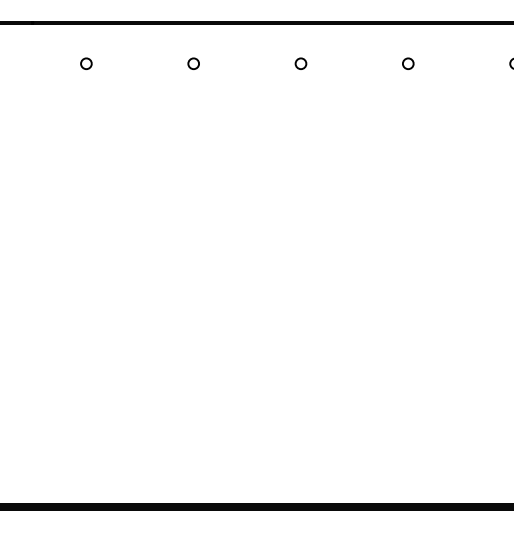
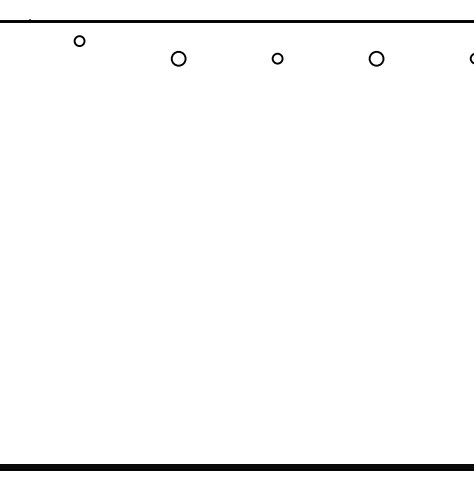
circle: (86, 63) -> (79, 40), moved
circle: (193, 63) -> (178, 58), size x1.4
circle: (408, 63) -> (376, 58), size x1.4

